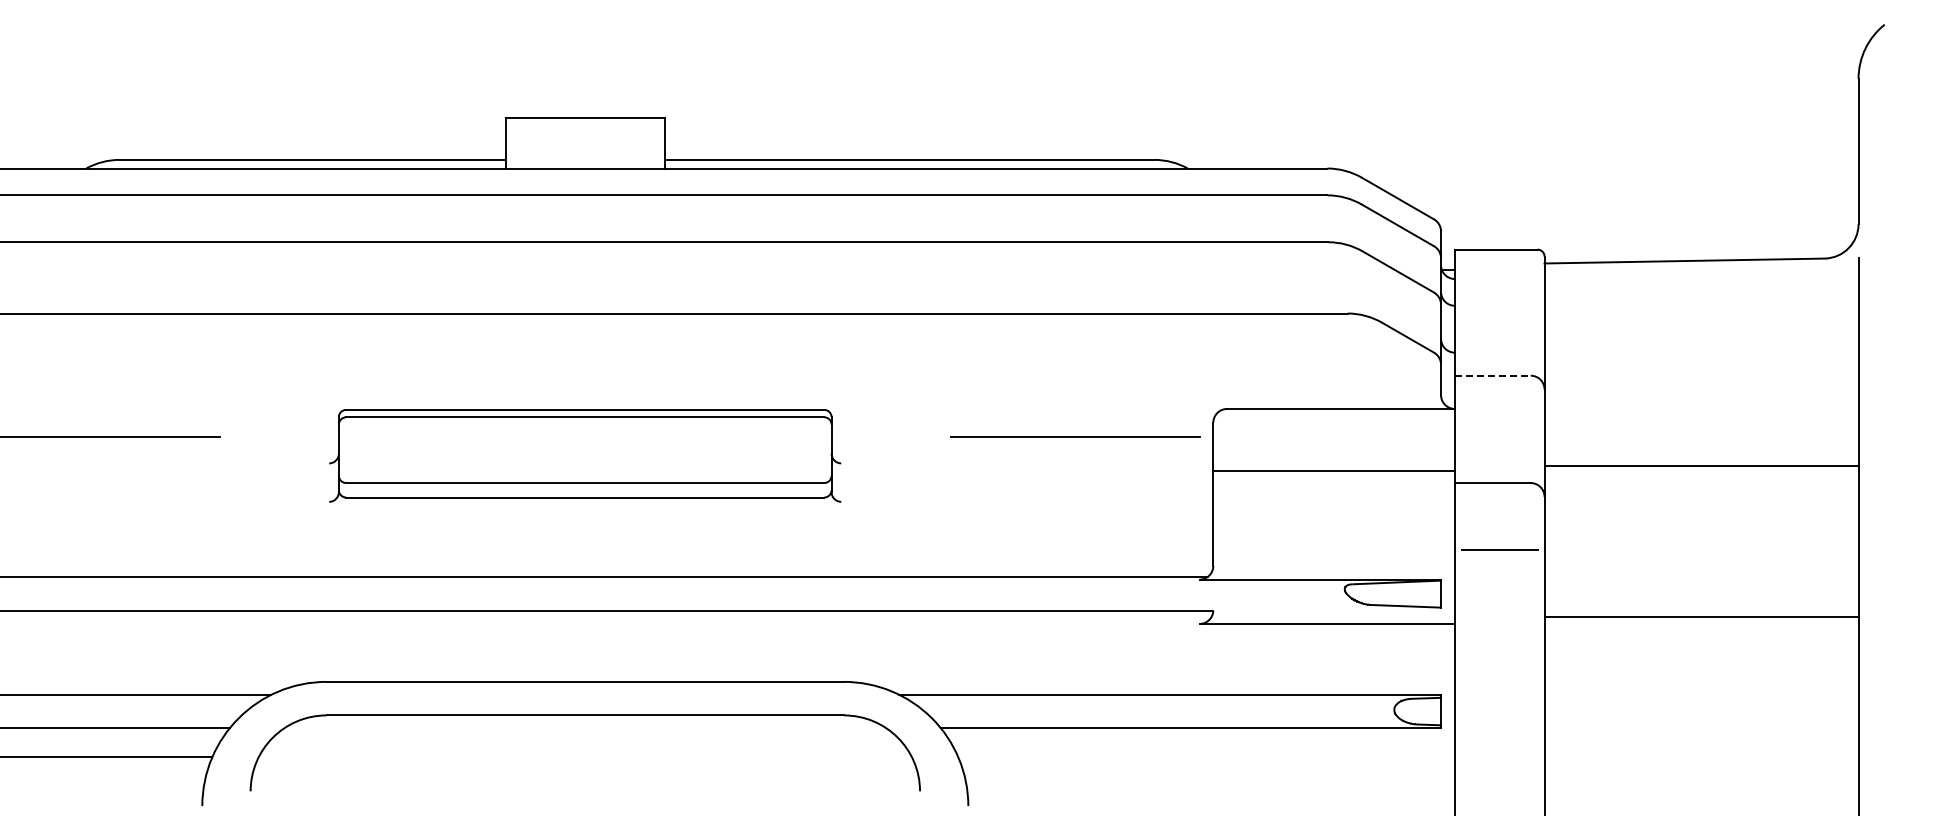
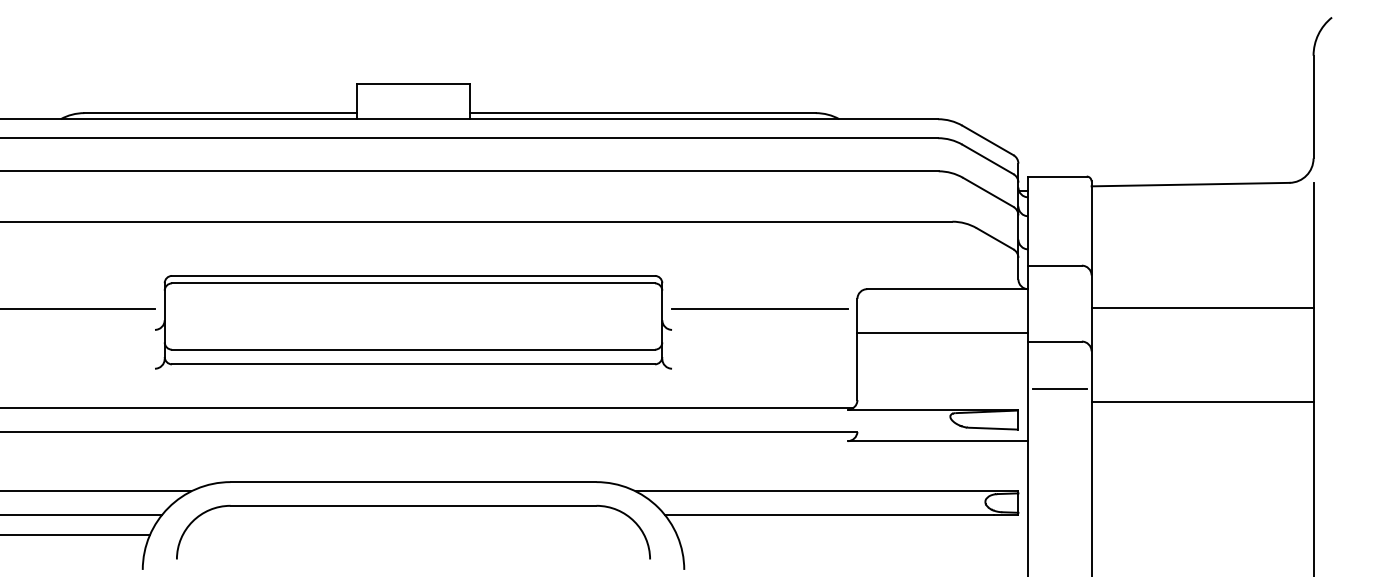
line: (1492, 375) -> (1054, 265), dashed -> solid
part: (584, 455) -> (412, 322), size x1.43
line: (1701, 466) -> (1202, 307), moved
line: (1701, 617) -> (1202, 401), moved

